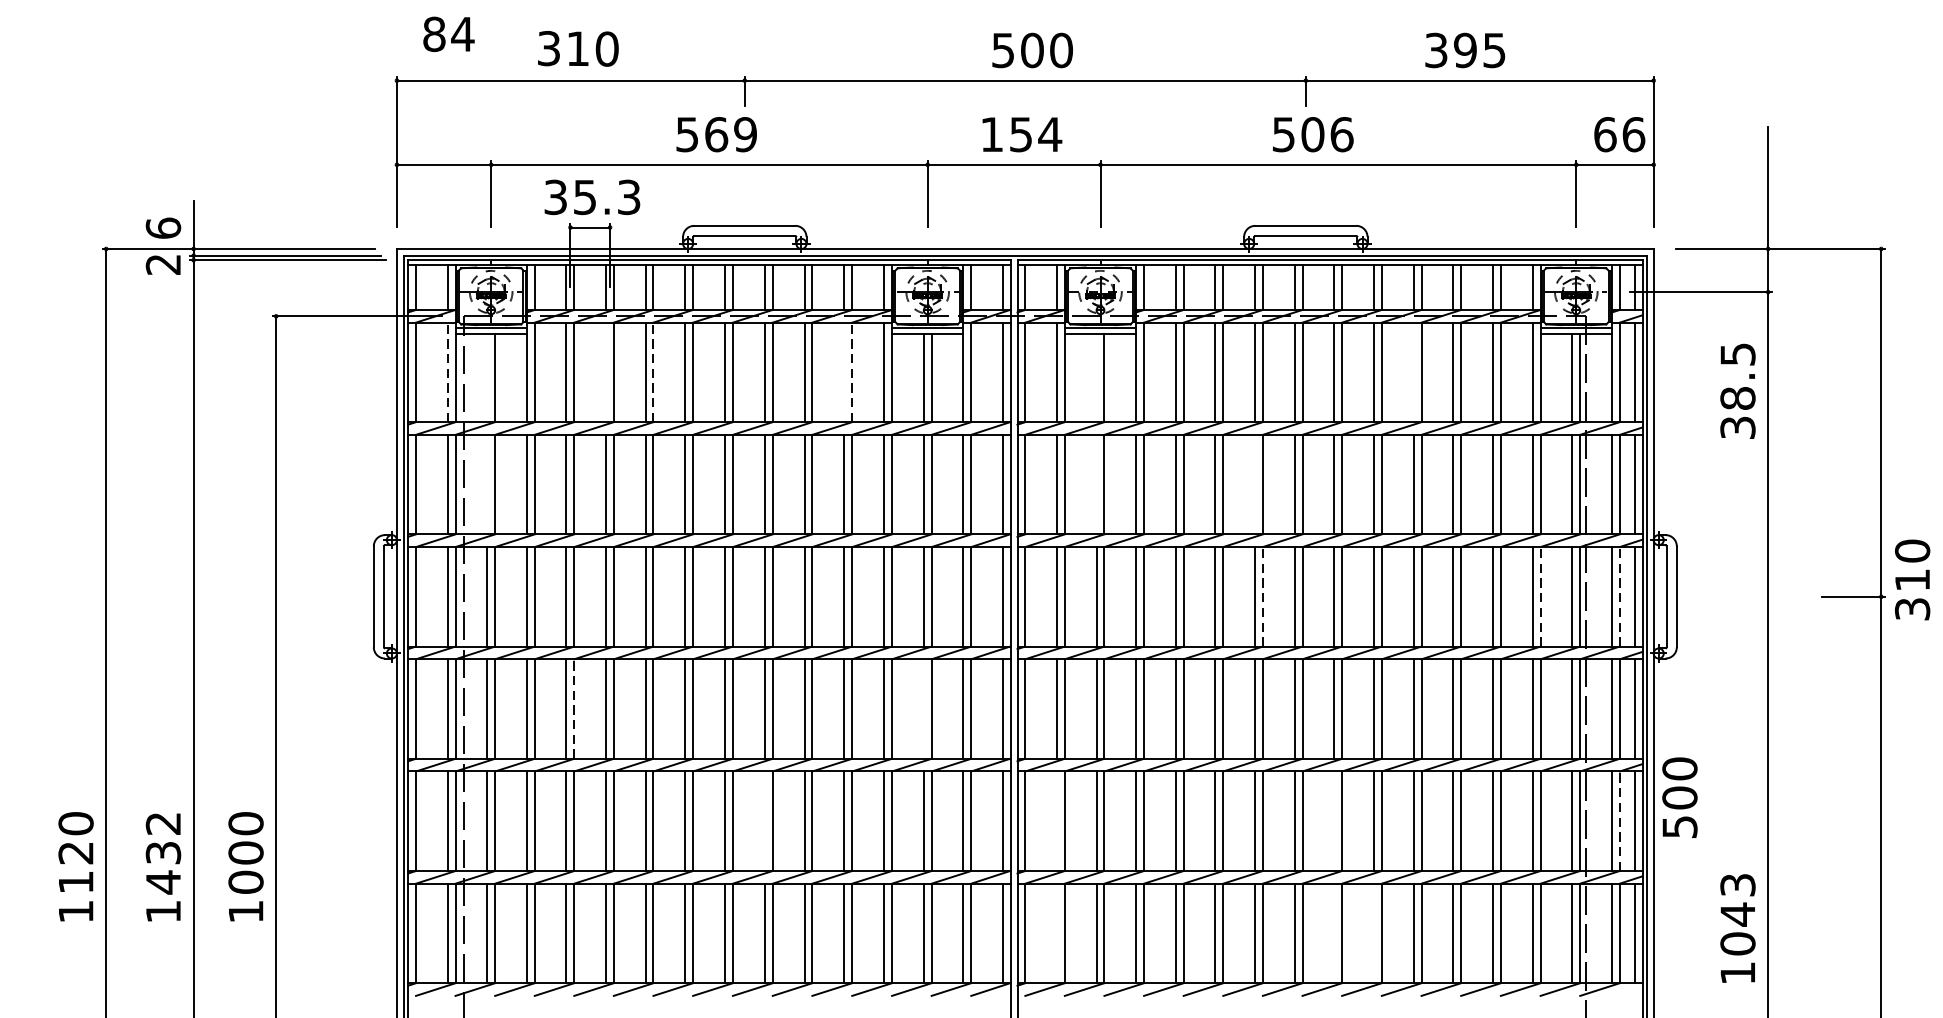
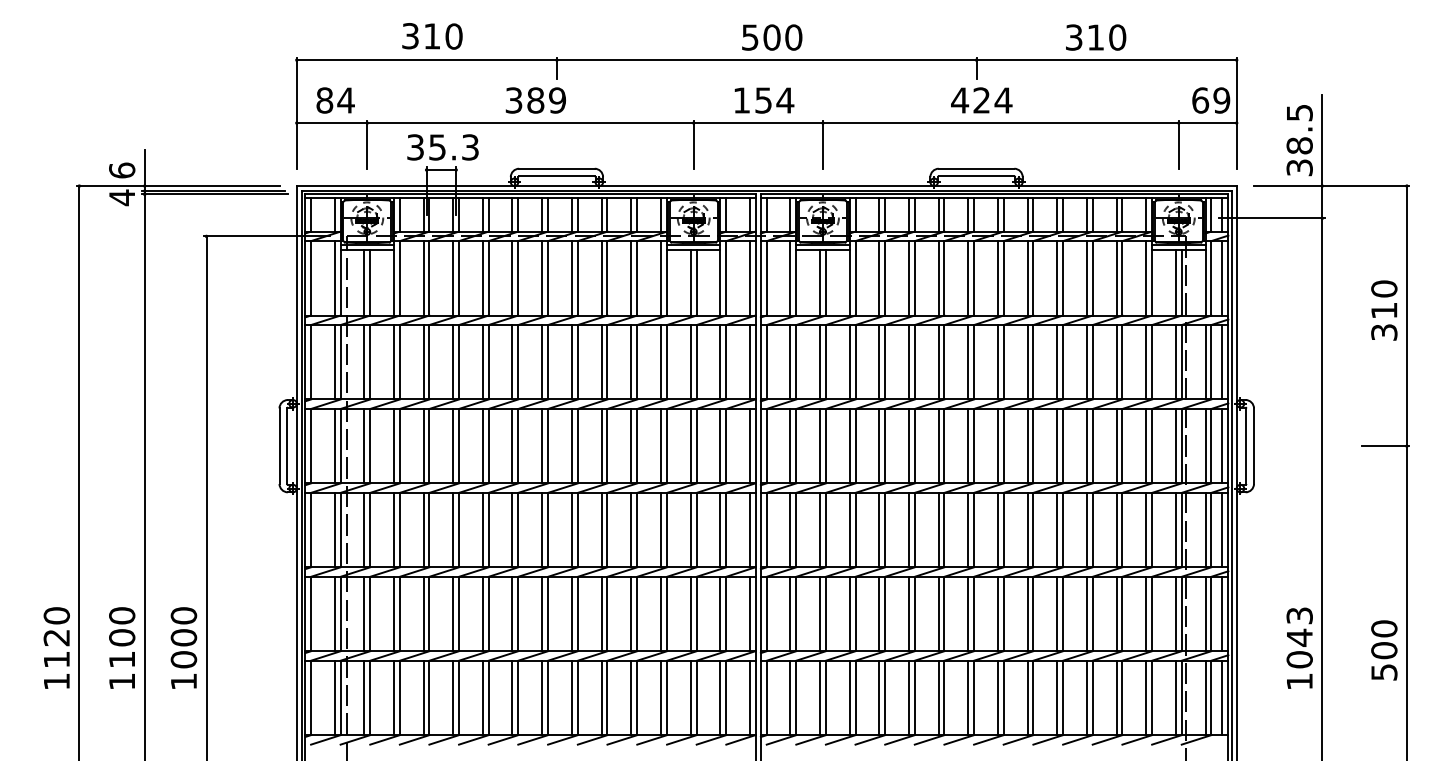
text: (448, 34) -> (335, 100), moved
text: (1479, 50) -> (1106, 37), 395 -> 310
text: (702, 134) -> (525, 100), 569 -> 389
text: (1312, 134) -> (981, 100), 506 -> 424
text: (1633, 134) -> (1221, 100), 66 -> 69
text: (162, 264) -> (121, 197), 2 -> 4
line: (447, 371) -> (334, 277), dashed -> solid
line: (653, 371) -> (488, 277), dashed -> solid
line: (852, 371) -> (637, 277), dashed -> solid
line: (606, 372) -> (453, 278), added
line: (844, 372) -> (631, 278), added
line: (1414, 372) -> (1057, 278), added
line: (487, 377) -> (364, 282), added
line: (1097, 377) -> (820, 282), added
text: (1737, 391) -> (1299, 140), moved
line: (487, 484) -> (364, 362), added
line: (1097, 484) -> (820, 362), added
line: (1254, 484) -> (938, 362), added
text: (1912, 579) -> (1384, 310), moved
line: (1262, 595) -> (944, 445), dashed -> solid
line: (1541, 595) -> (1152, 445), dashed -> solid
line: (1619, 595) -> (1211, 445), dashed -> solid
line: (574, 708) -> (429, 529), dashed -> solid
line: (923, 708) -> (690, 529), added
text: (1680, 797) -> (1384, 650), moved
line: (764, 820) -> (571, 613), added
line: (1057, 820) -> (790, 613), added
line: (1333, 820) -> (997, 613), added
line: (1619, 820) -> (1211, 613), dashed -> solid
text: (163, 852) -> (122, 637), 1432 -> 1100
text: (1737, 927) -> (1299, 647), moved
line: (1057, 932) -> (790, 697), added
line: (1333, 932) -> (997, 697), added
line: (1373, 932) -> (1027, 697), added

